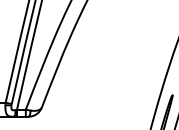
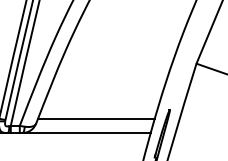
line: (100, 102) -> (96, 118), added
line: (92, 117) -> (87, 133), added

